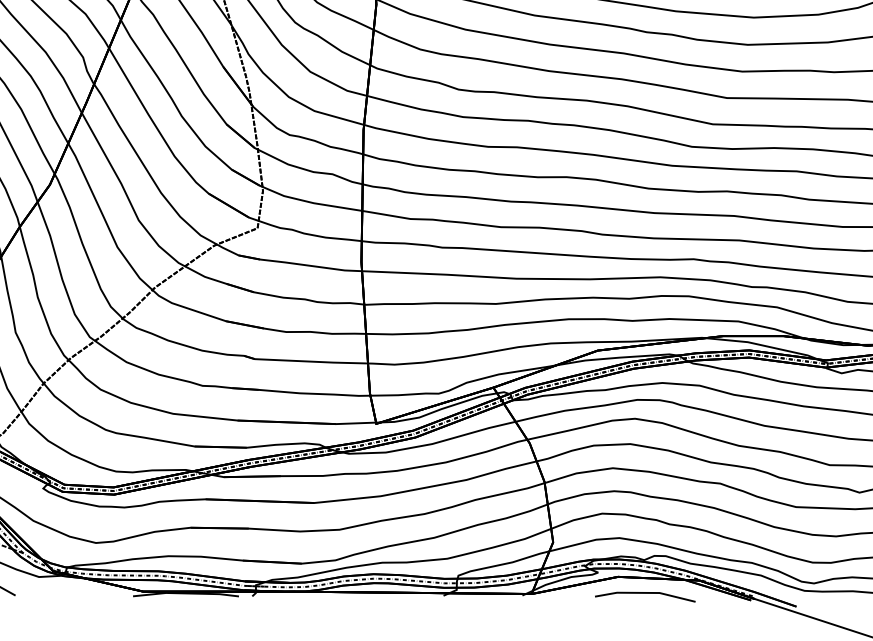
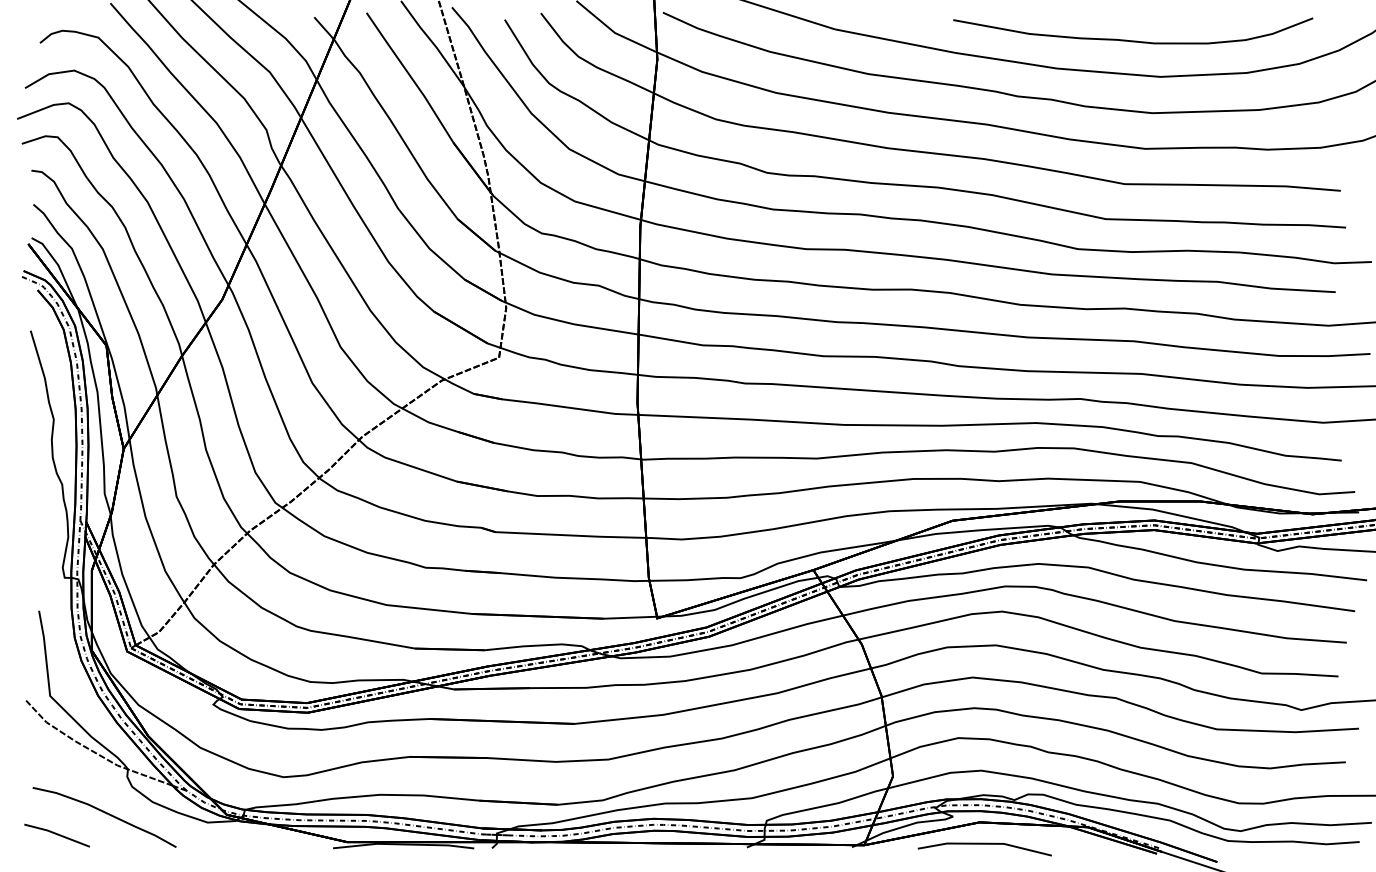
line: (645, 593) -> (984, 844), moved

